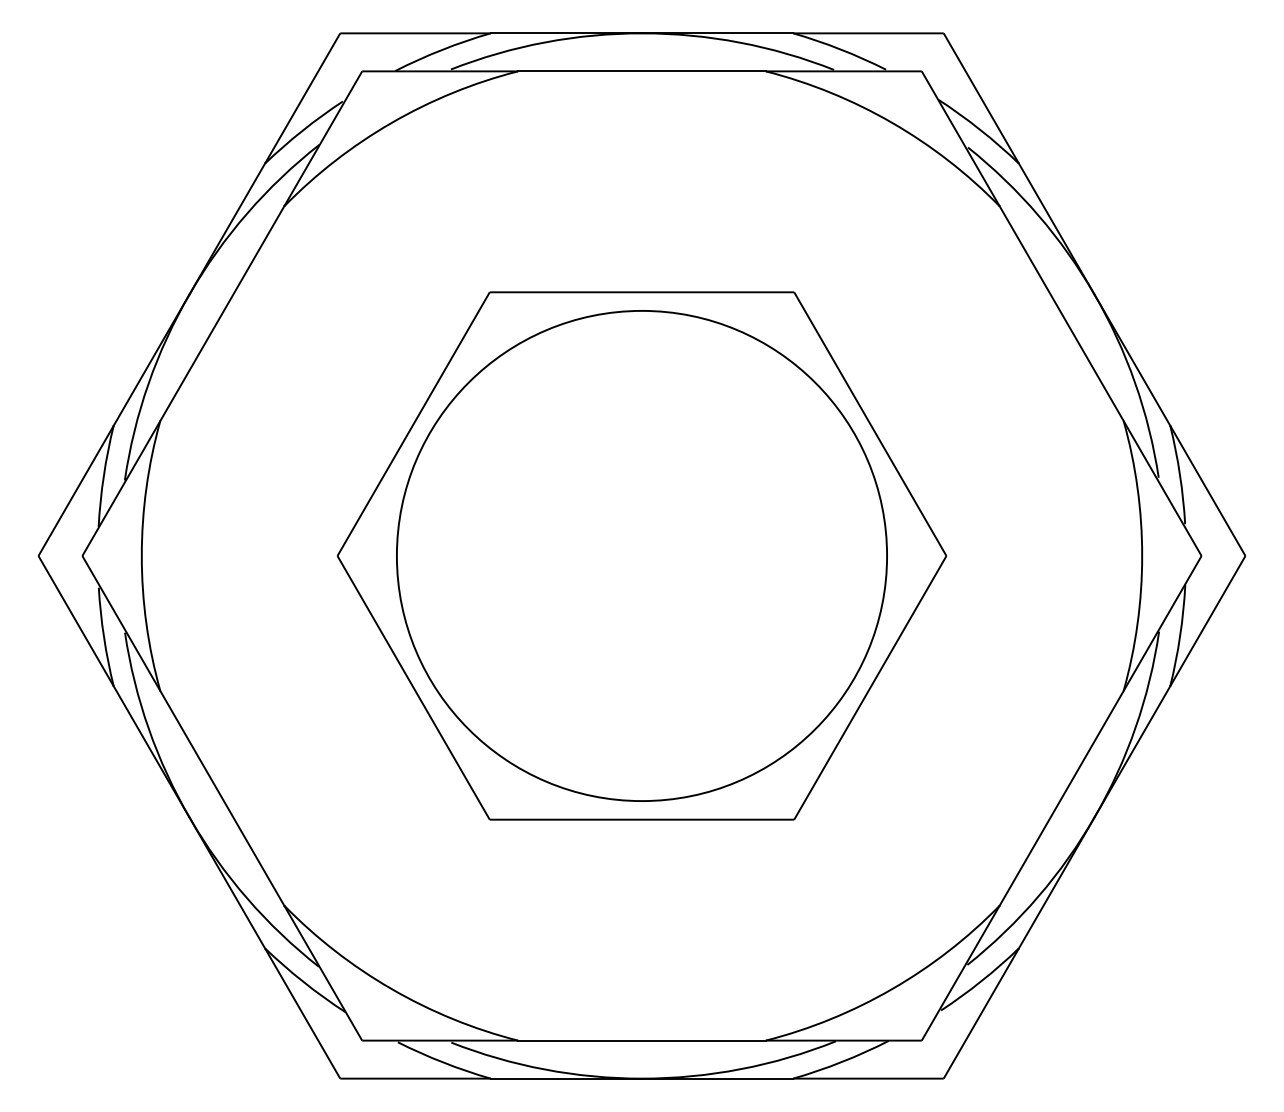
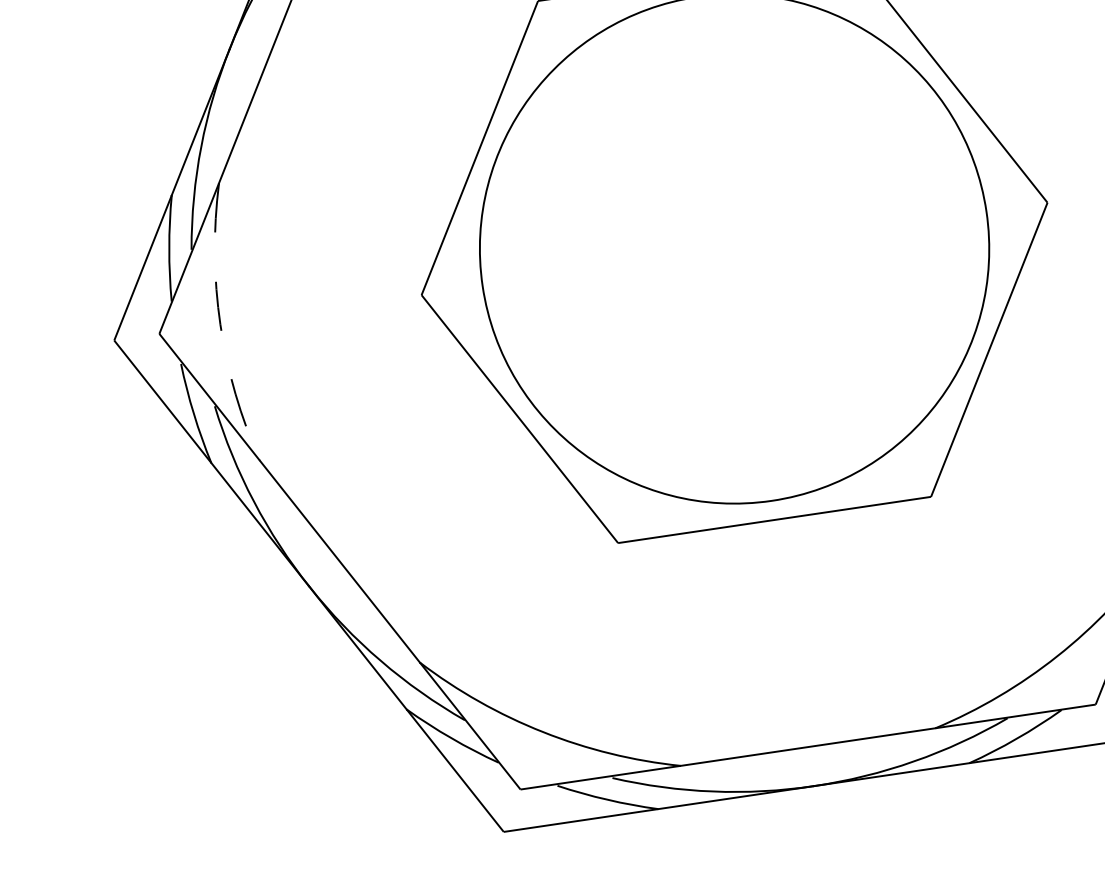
arc: (141, 556) -> (220, 325), solid -> dashed

